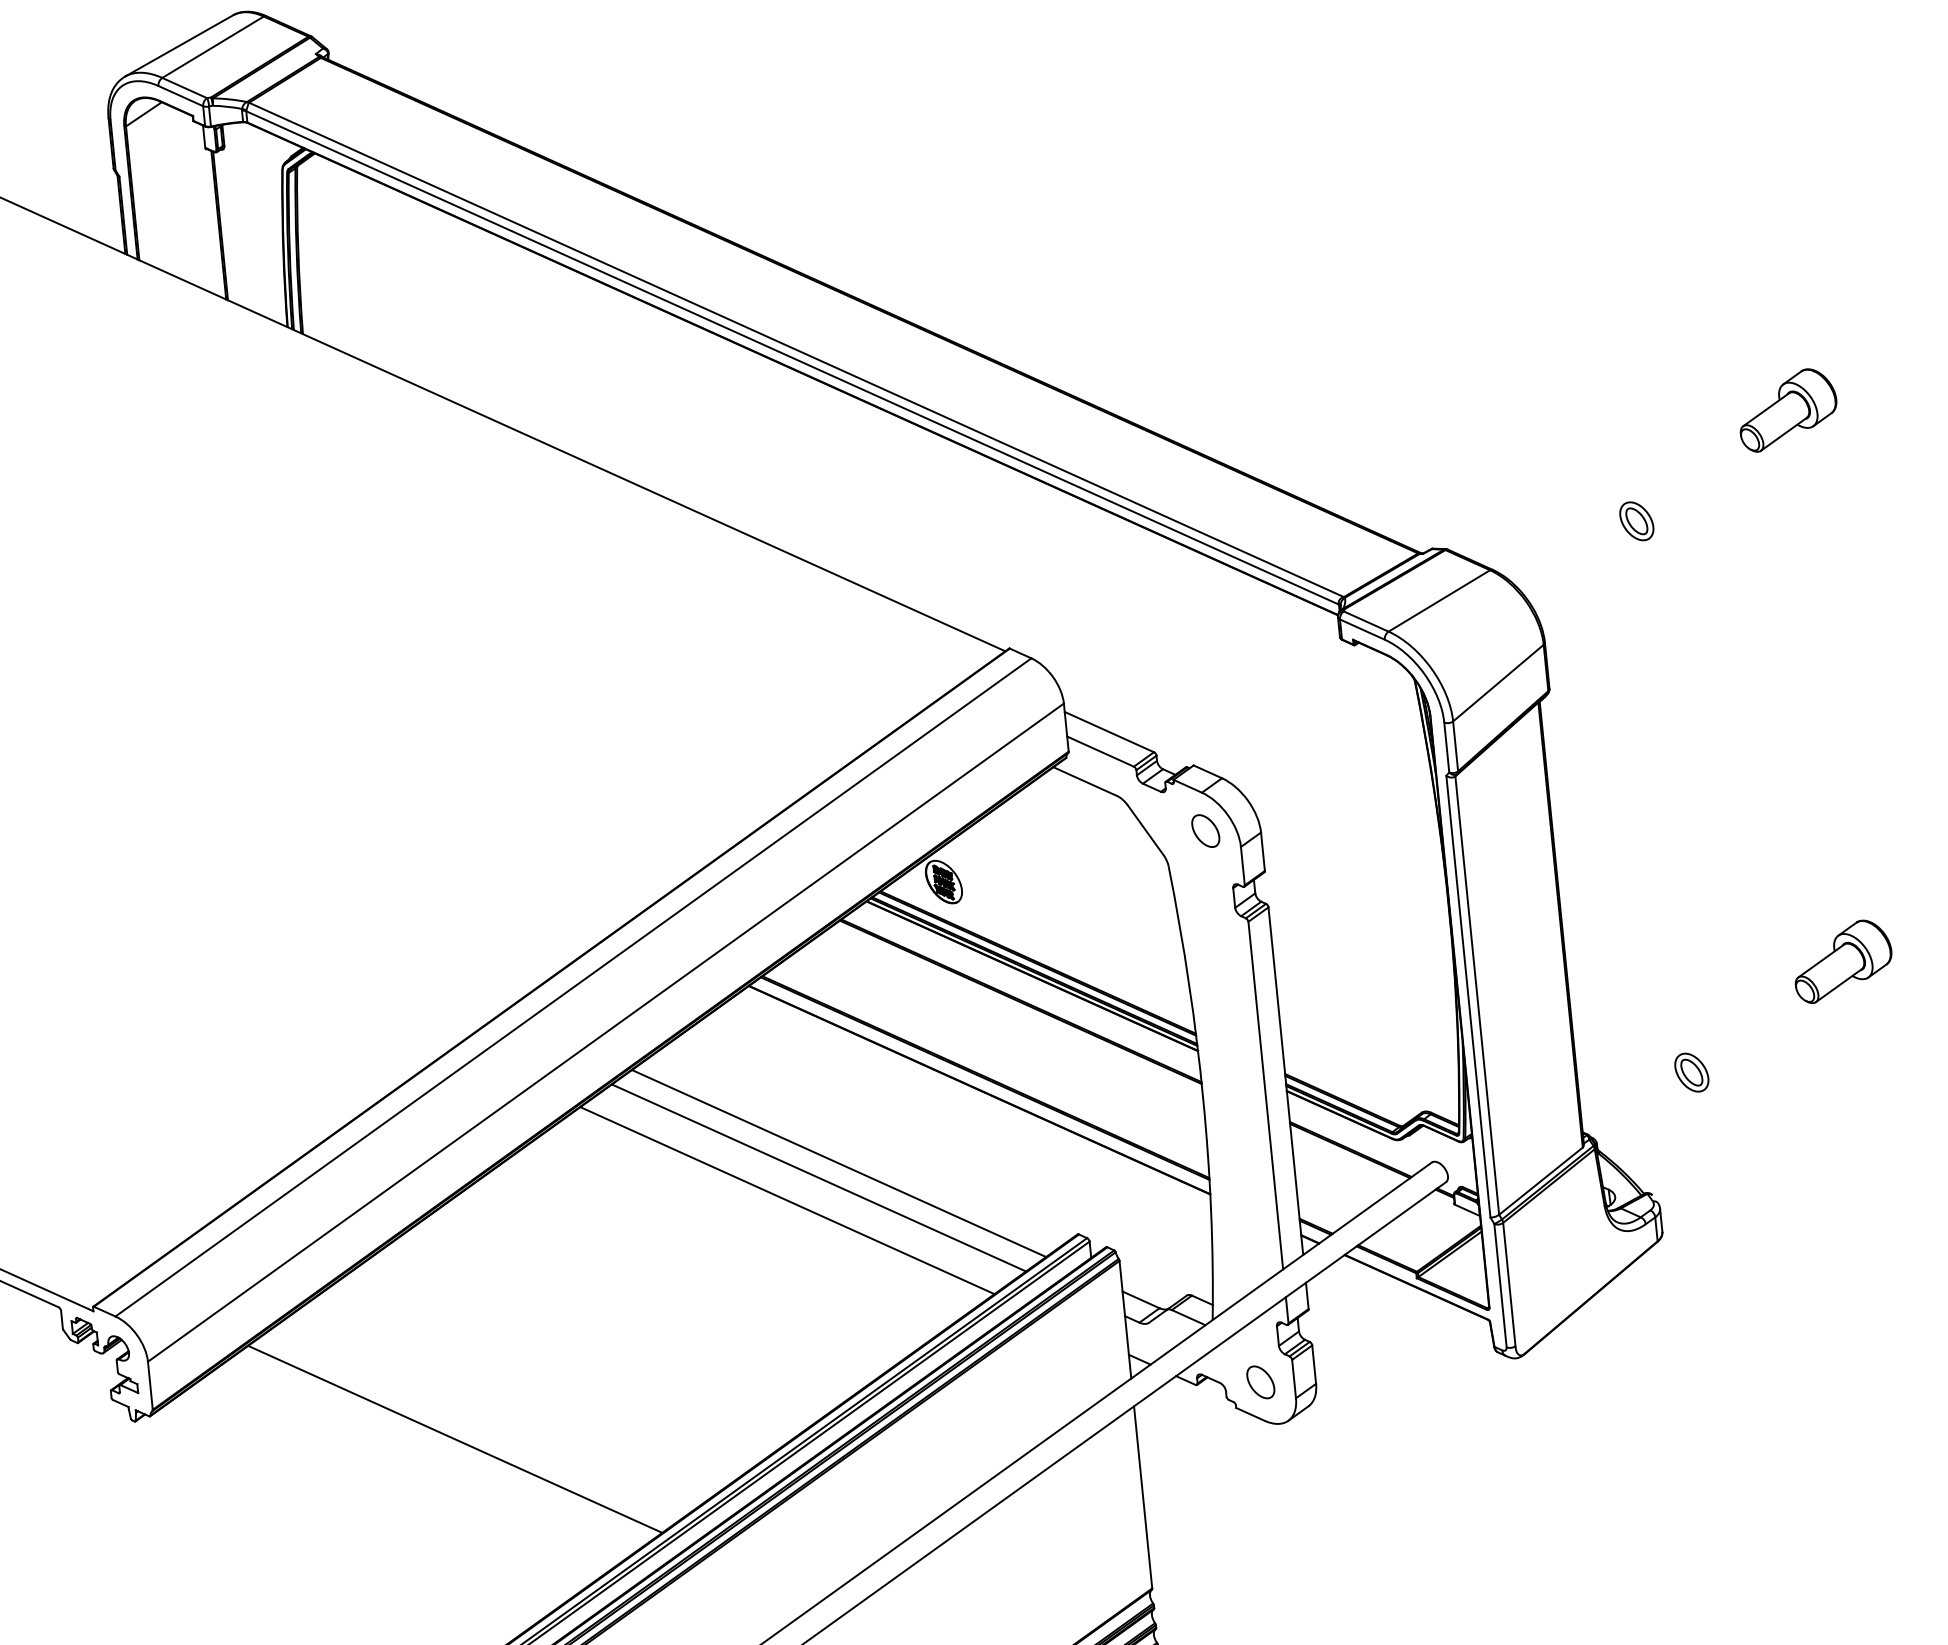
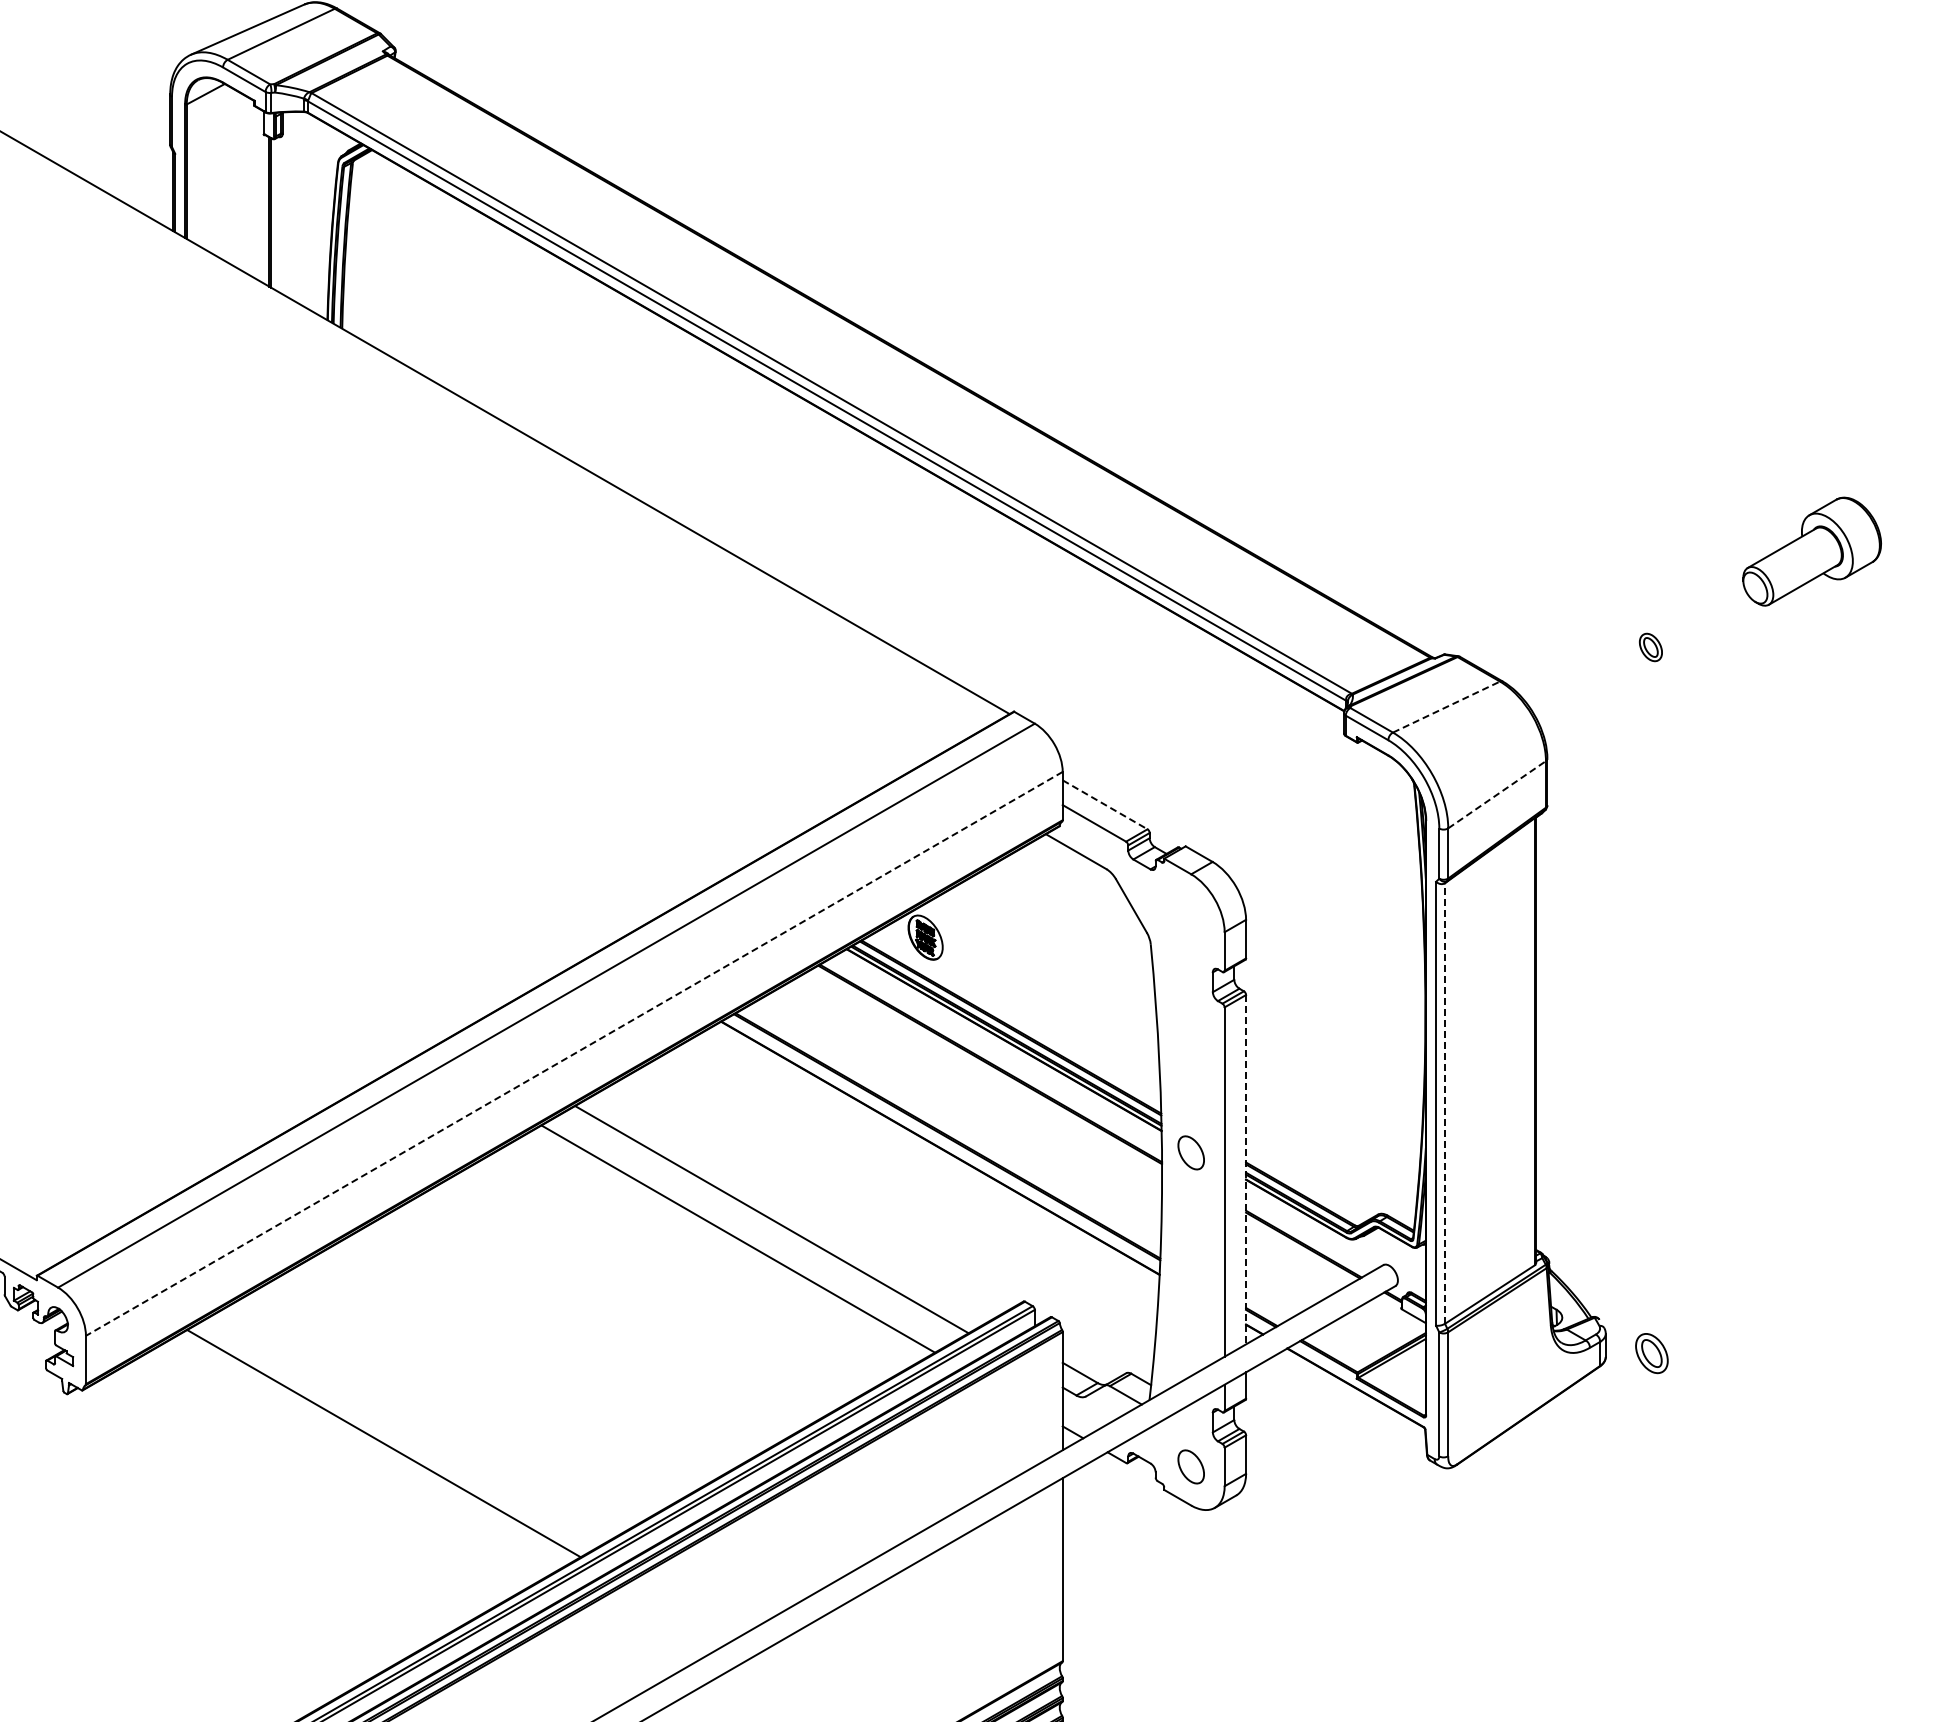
part: (1788, 409) -> (1812, 551), size x1.4
part: (1636, 521) -> (1650, 647), size x0.7
line: (1439, 600) -> (1446, 706), solid -> dashed
line: (1498, 682) -> (1497, 794), solid -> dashed
line: (1109, 731) -> (1105, 804), solid -> dashed
part: (1205, 830) -> (1190, 1152), moved
part: (1843, 961) -> (1812, 1105), removed
line: (1477, 995) -> (1445, 1103), solid -> dashed
line: (606, 1032) -> (574, 1053), solid -> dashed
part: (1691, 1072) -> (1651, 1353), moved
line: (1286, 1080) -> (1246, 1169), solid -> dashed
line: (839, 1162) -> (793, 1206), removed

